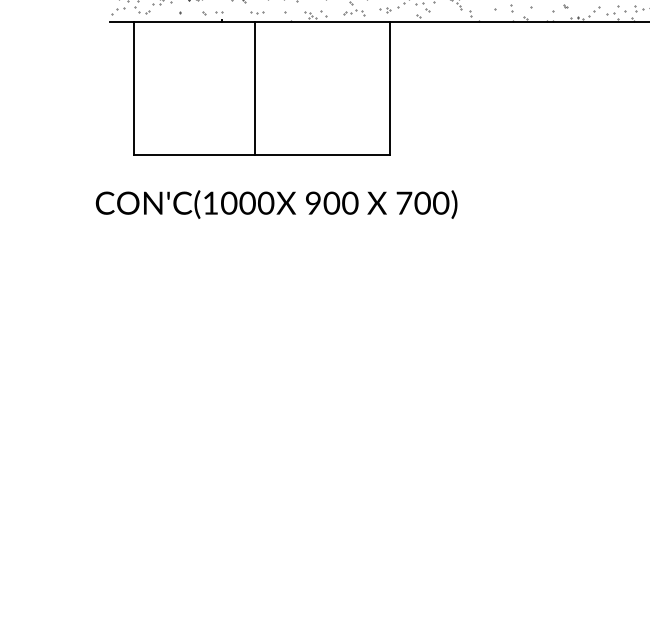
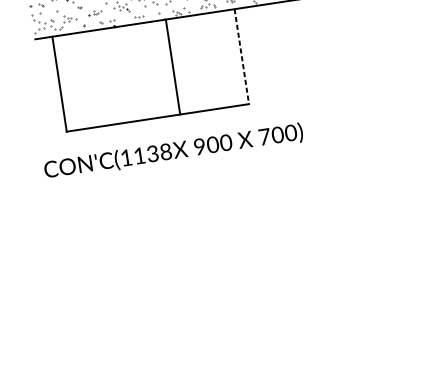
line: (255, 88) -> (173, 67), moved
line: (389, 89) -> (241, 57), solid -> dashed
text: (247, 202) -> (152, 153), CON'C(1000 -> CON'C(1138

